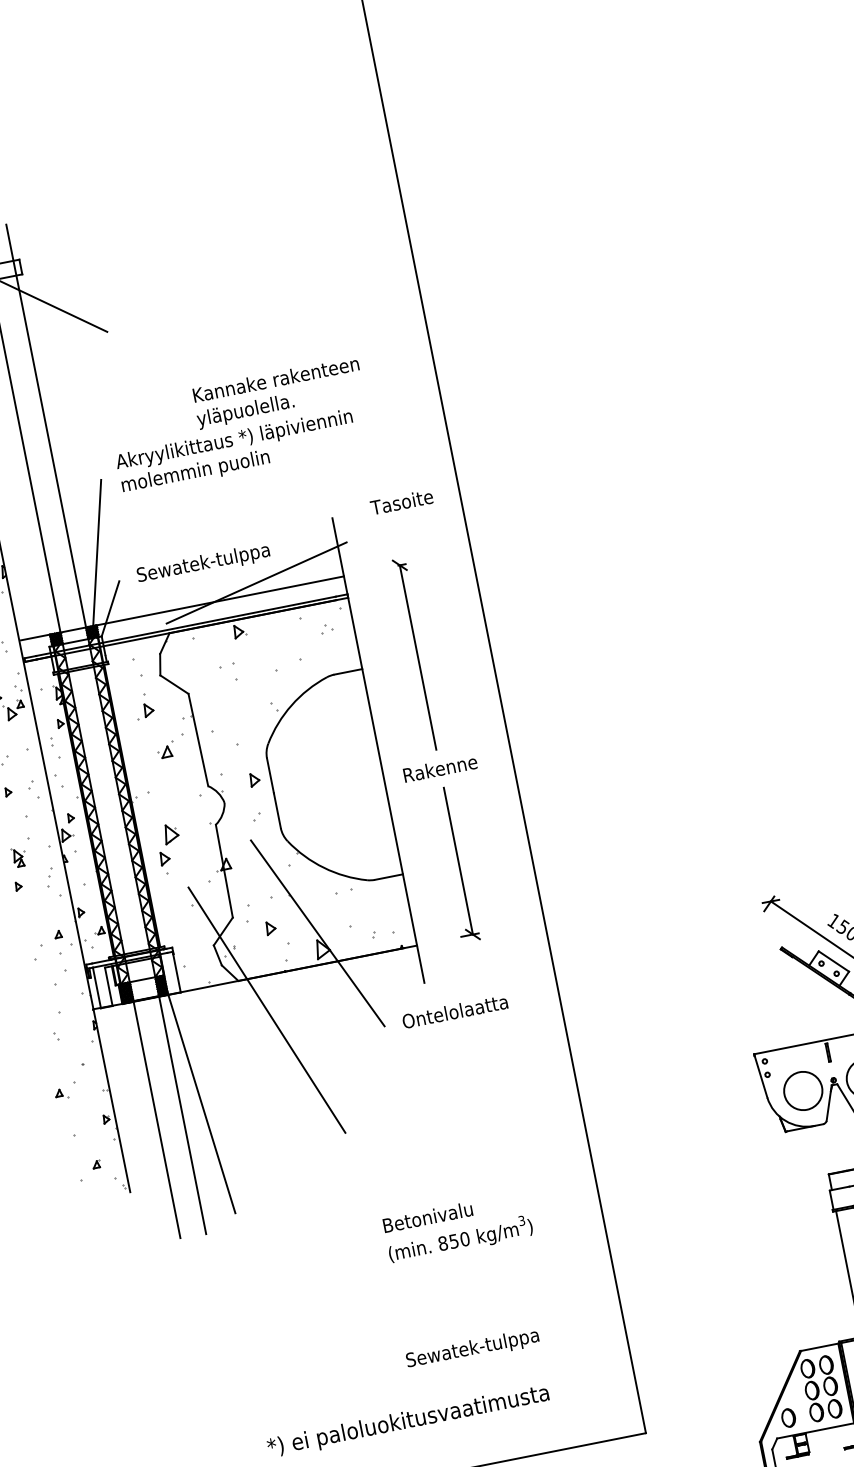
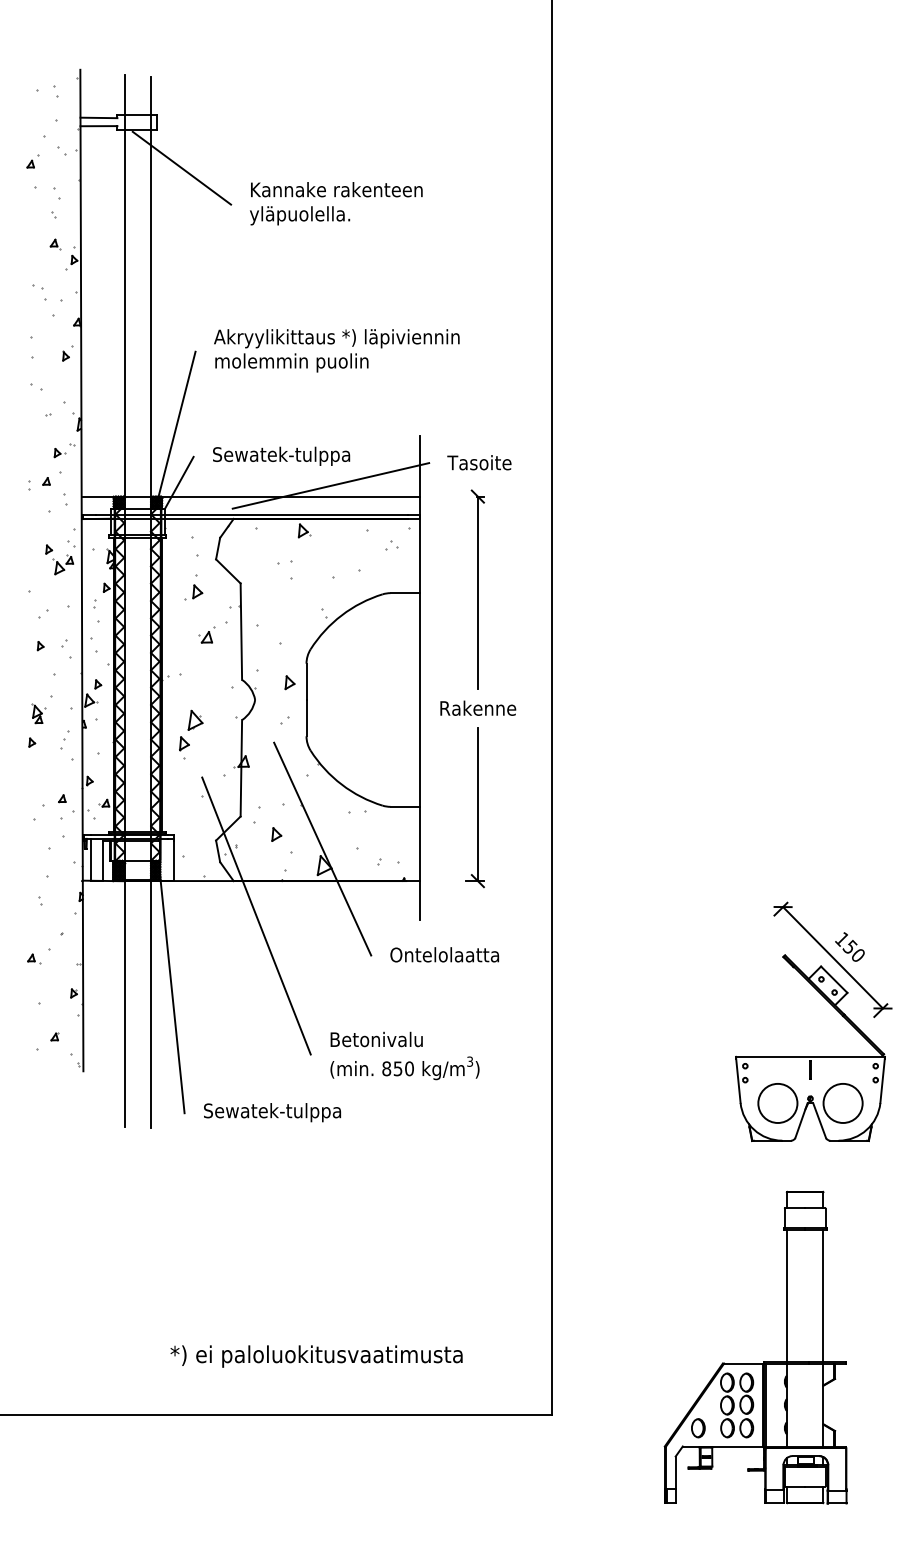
text: (278, 392) -> (336, 203), moved
text: (401, 501) -> (479, 462), moved
text: (457, 1227) -> (404, 1055), moved
text: (472, 1349) -> (272, 1112), moved

